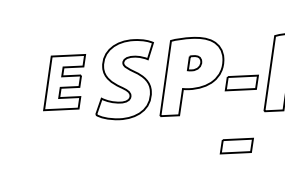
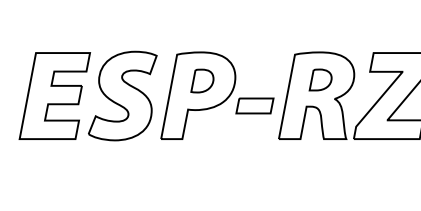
part: (194, 62) -> (202, 80), size x1.43
part: (64, 82) -> (54, 95), size x1.43
part: (236, 145) -> (245, 176), removed

